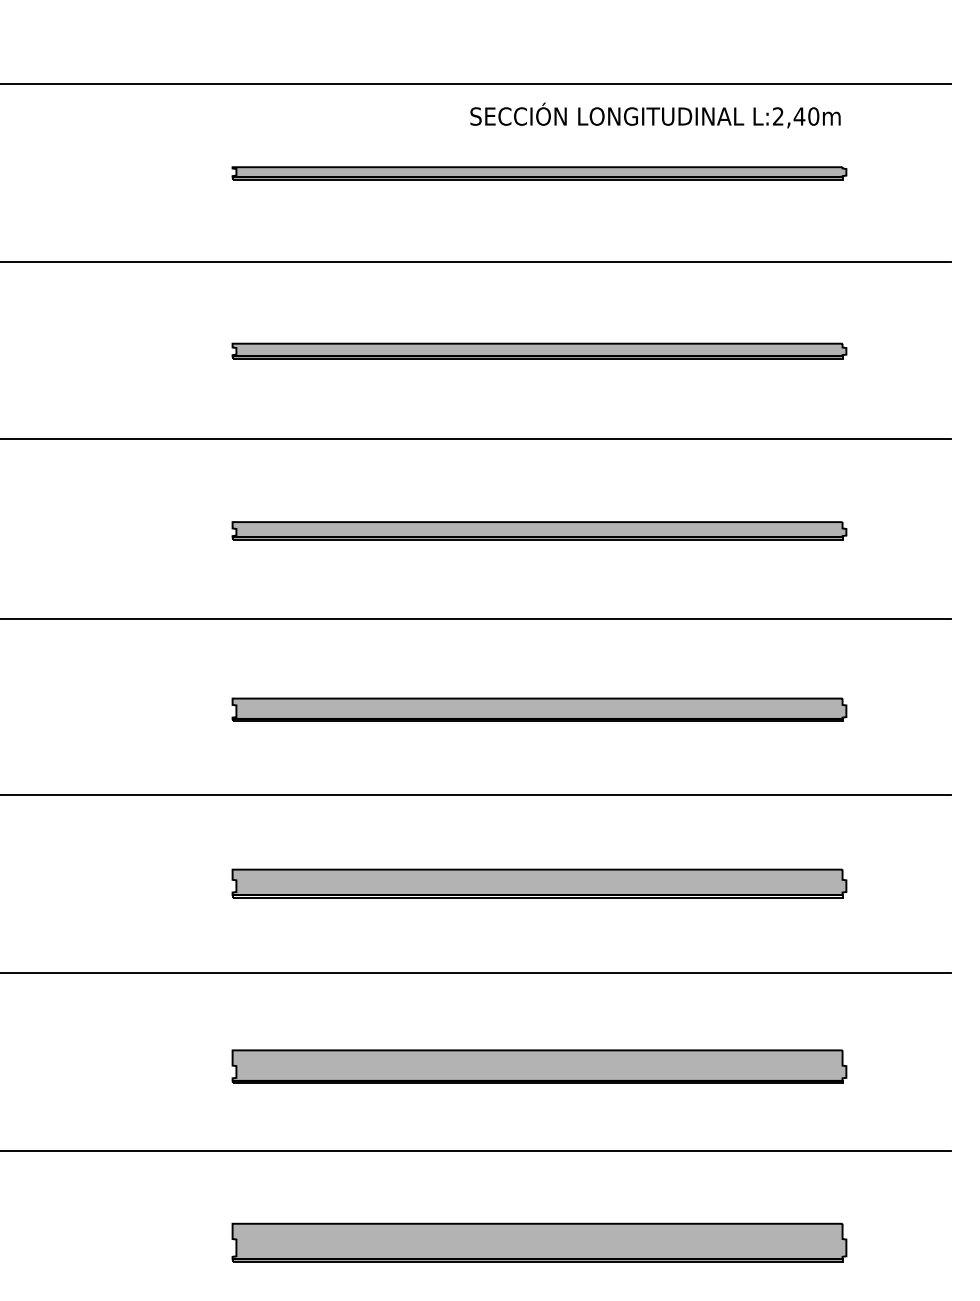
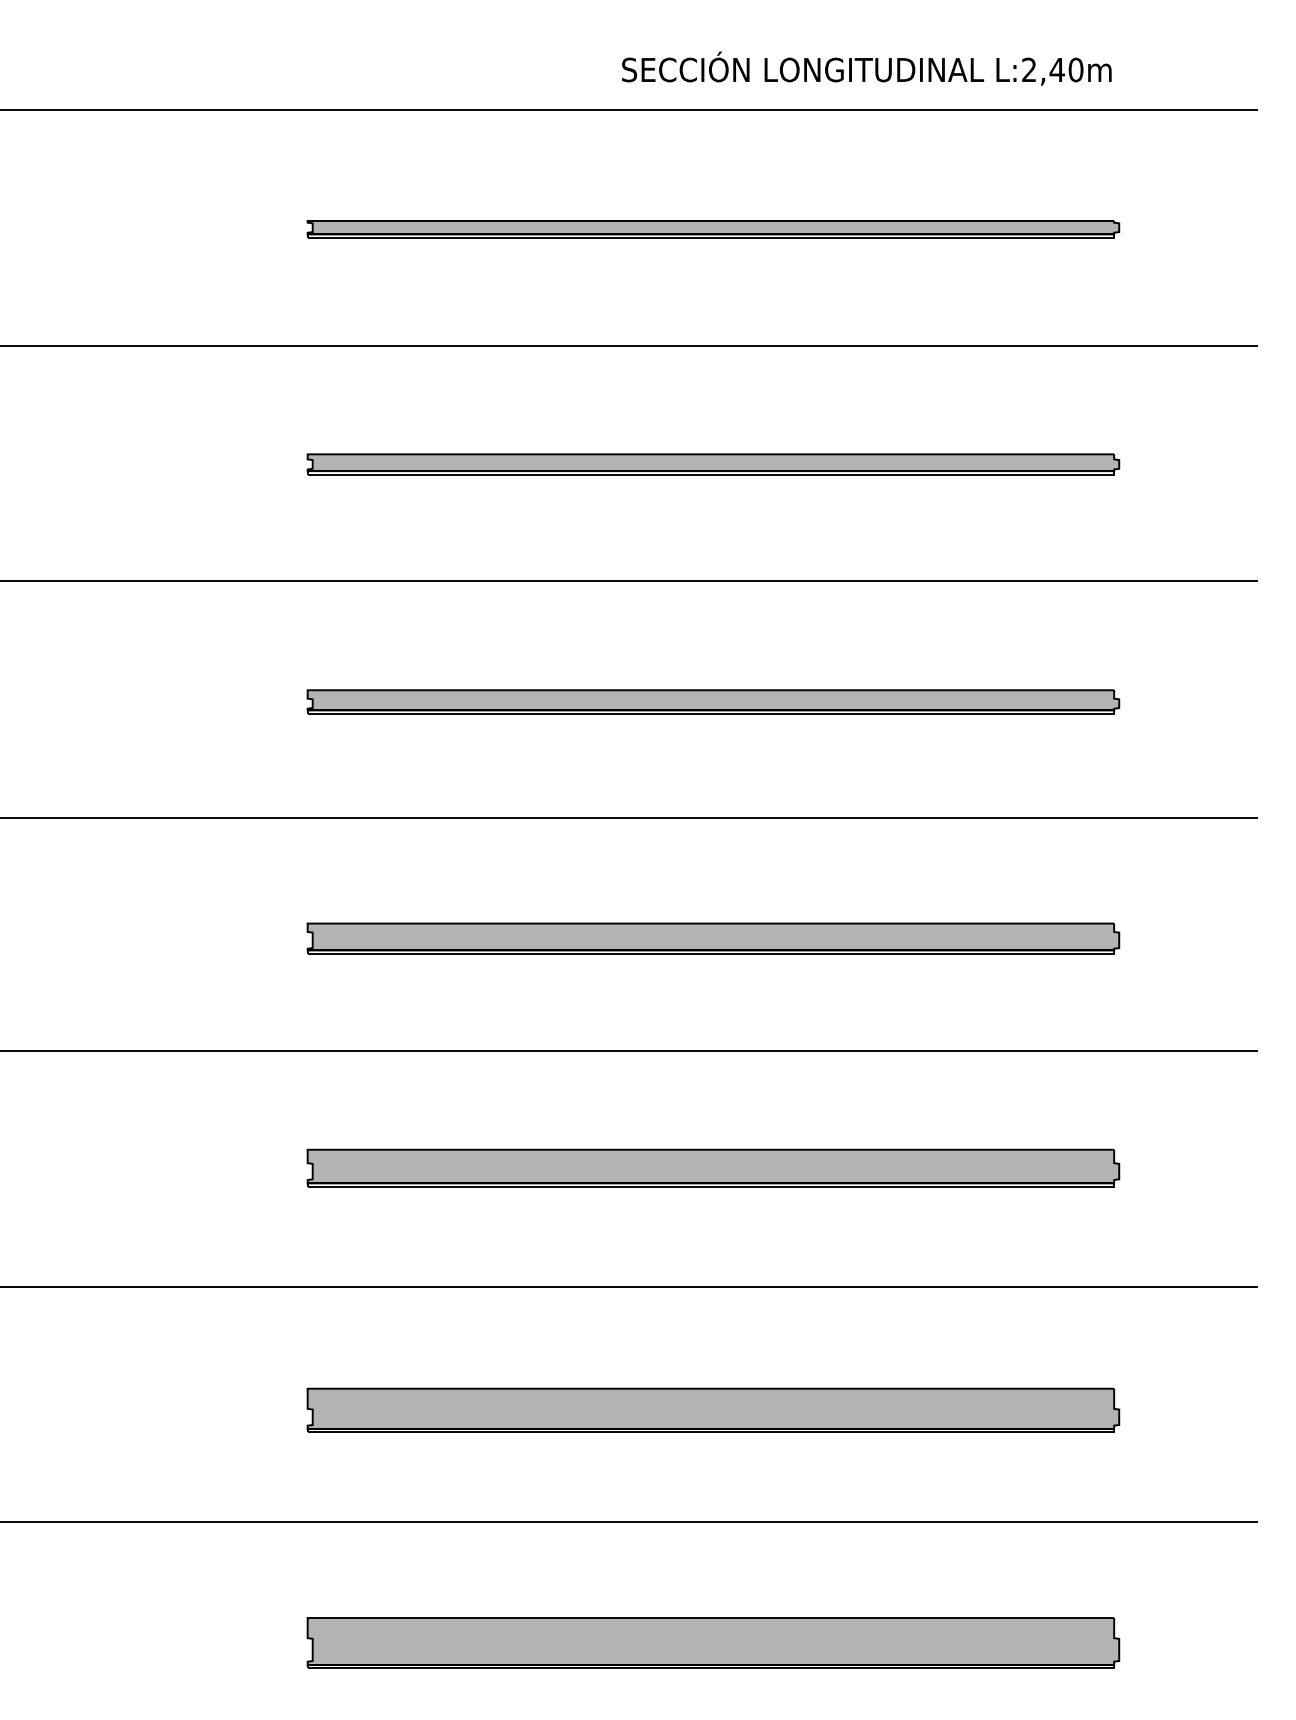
text: (655, 115) -> (866, 68), moved

